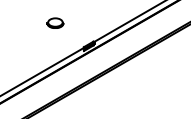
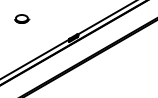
part: (56, 22) -> (22, 18), moved

